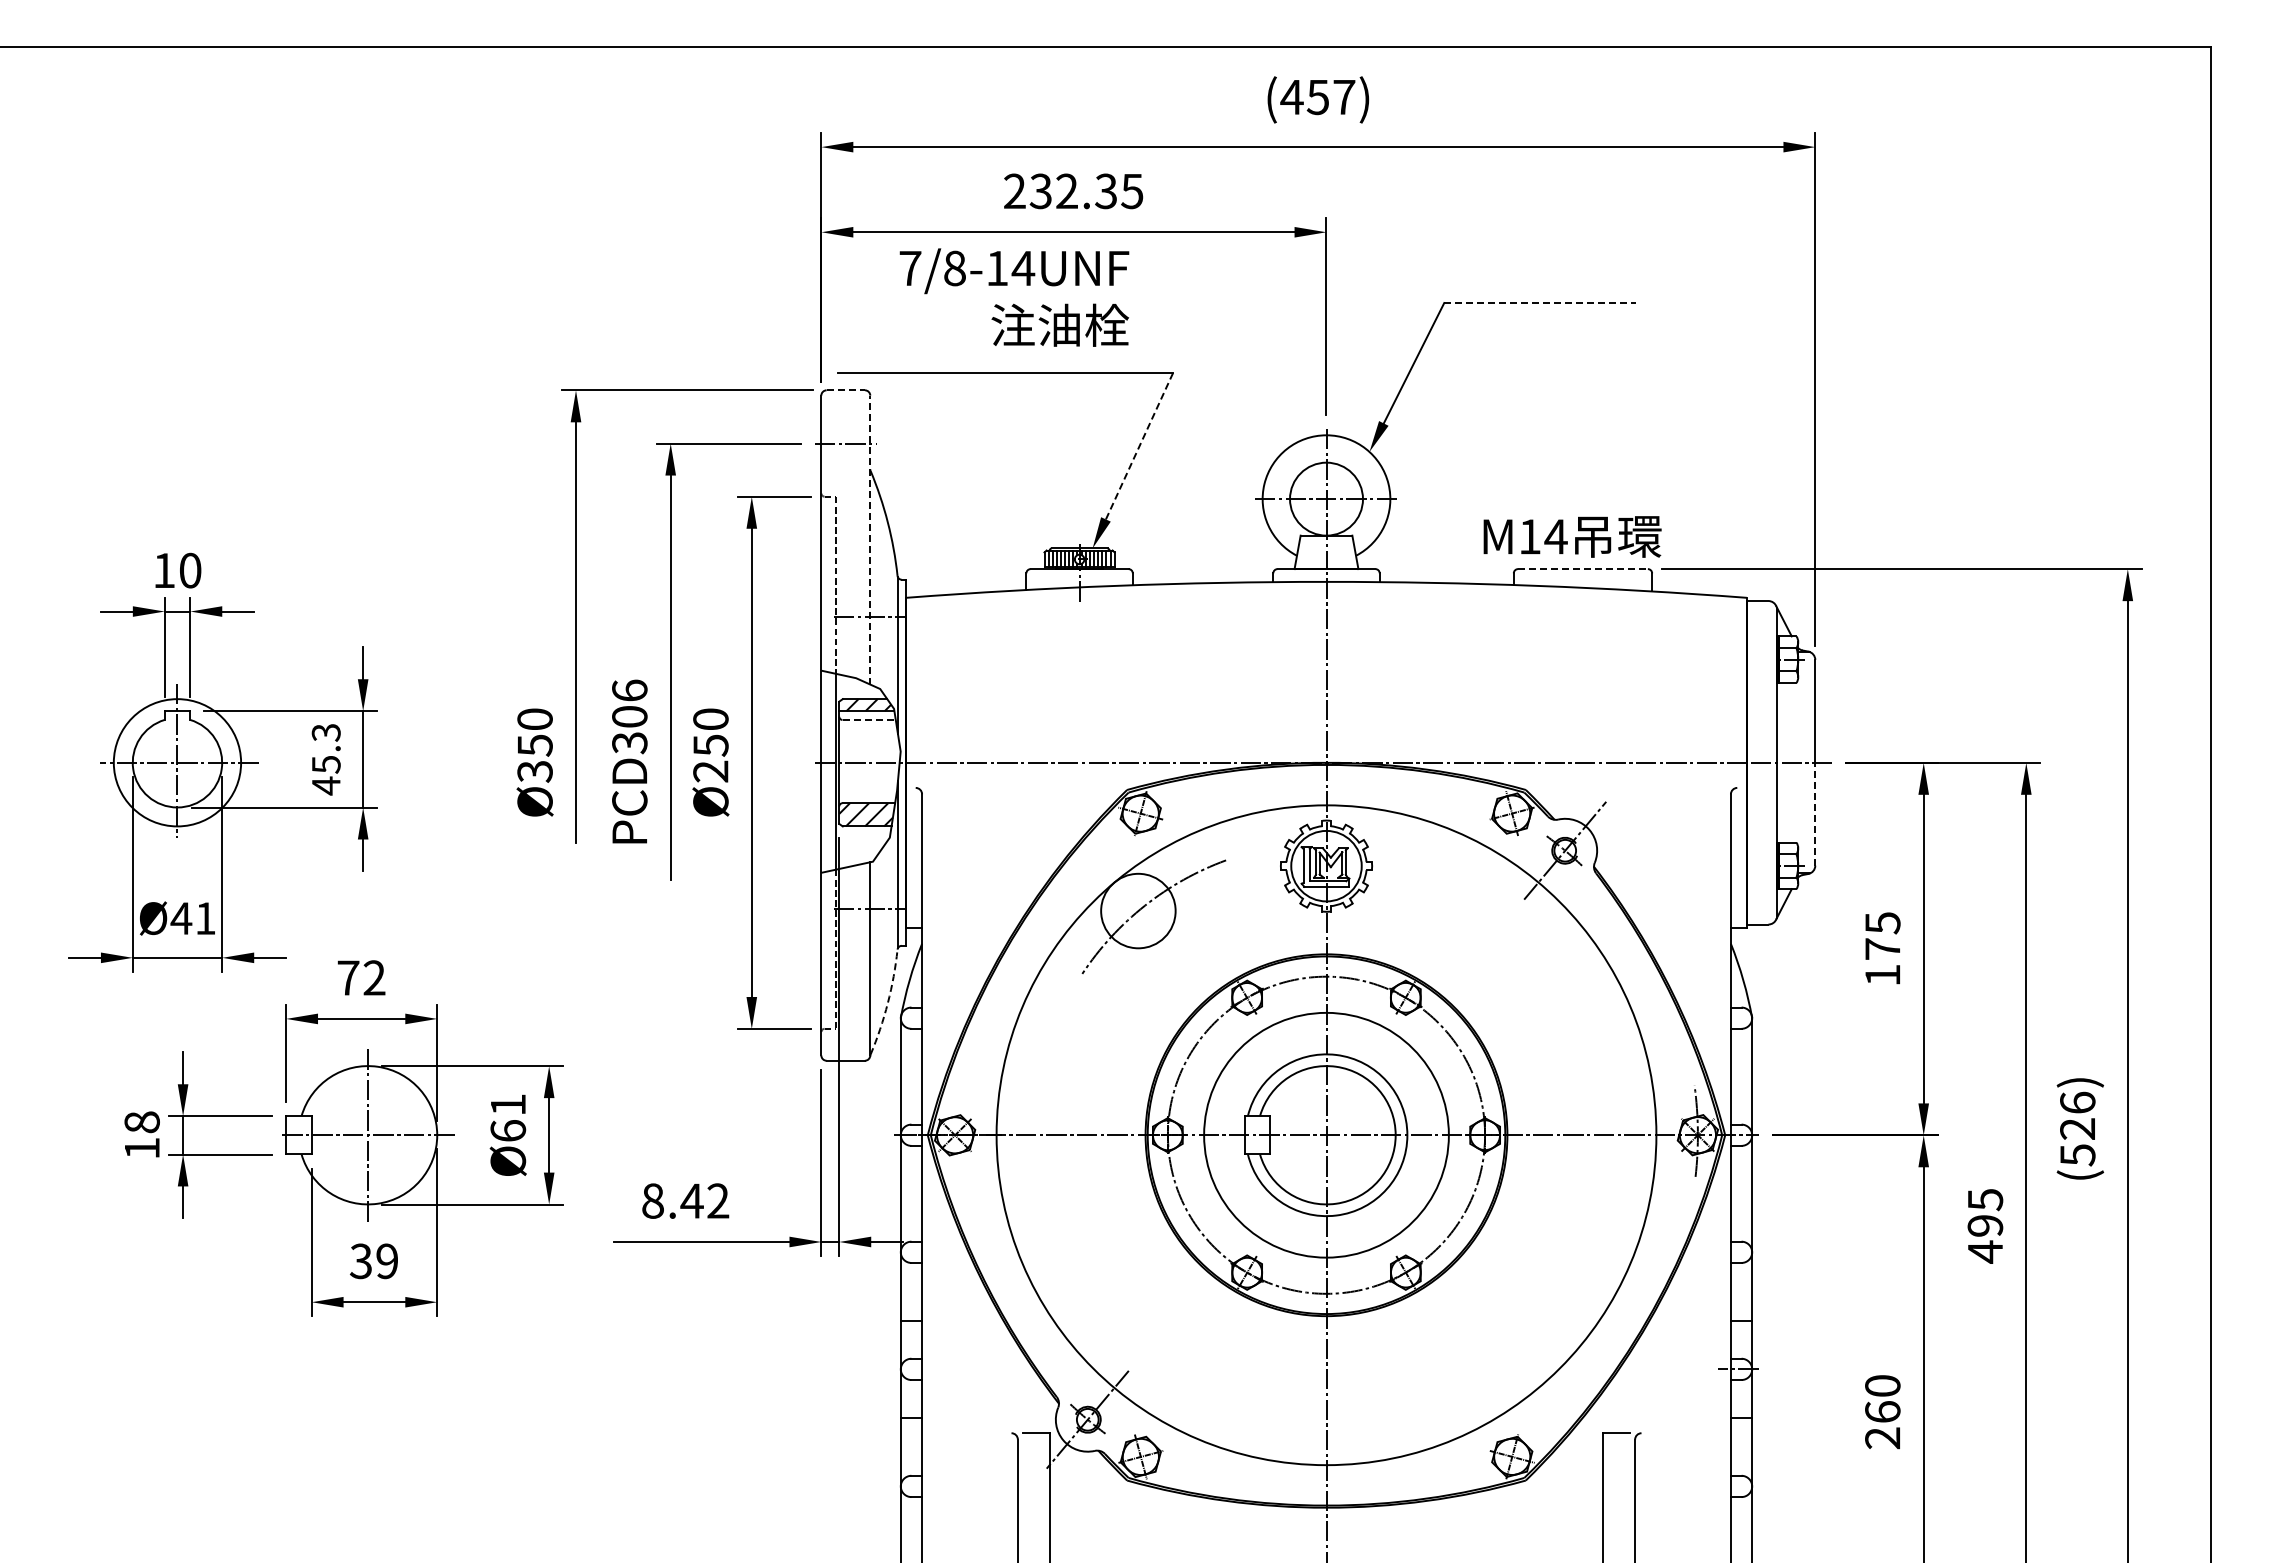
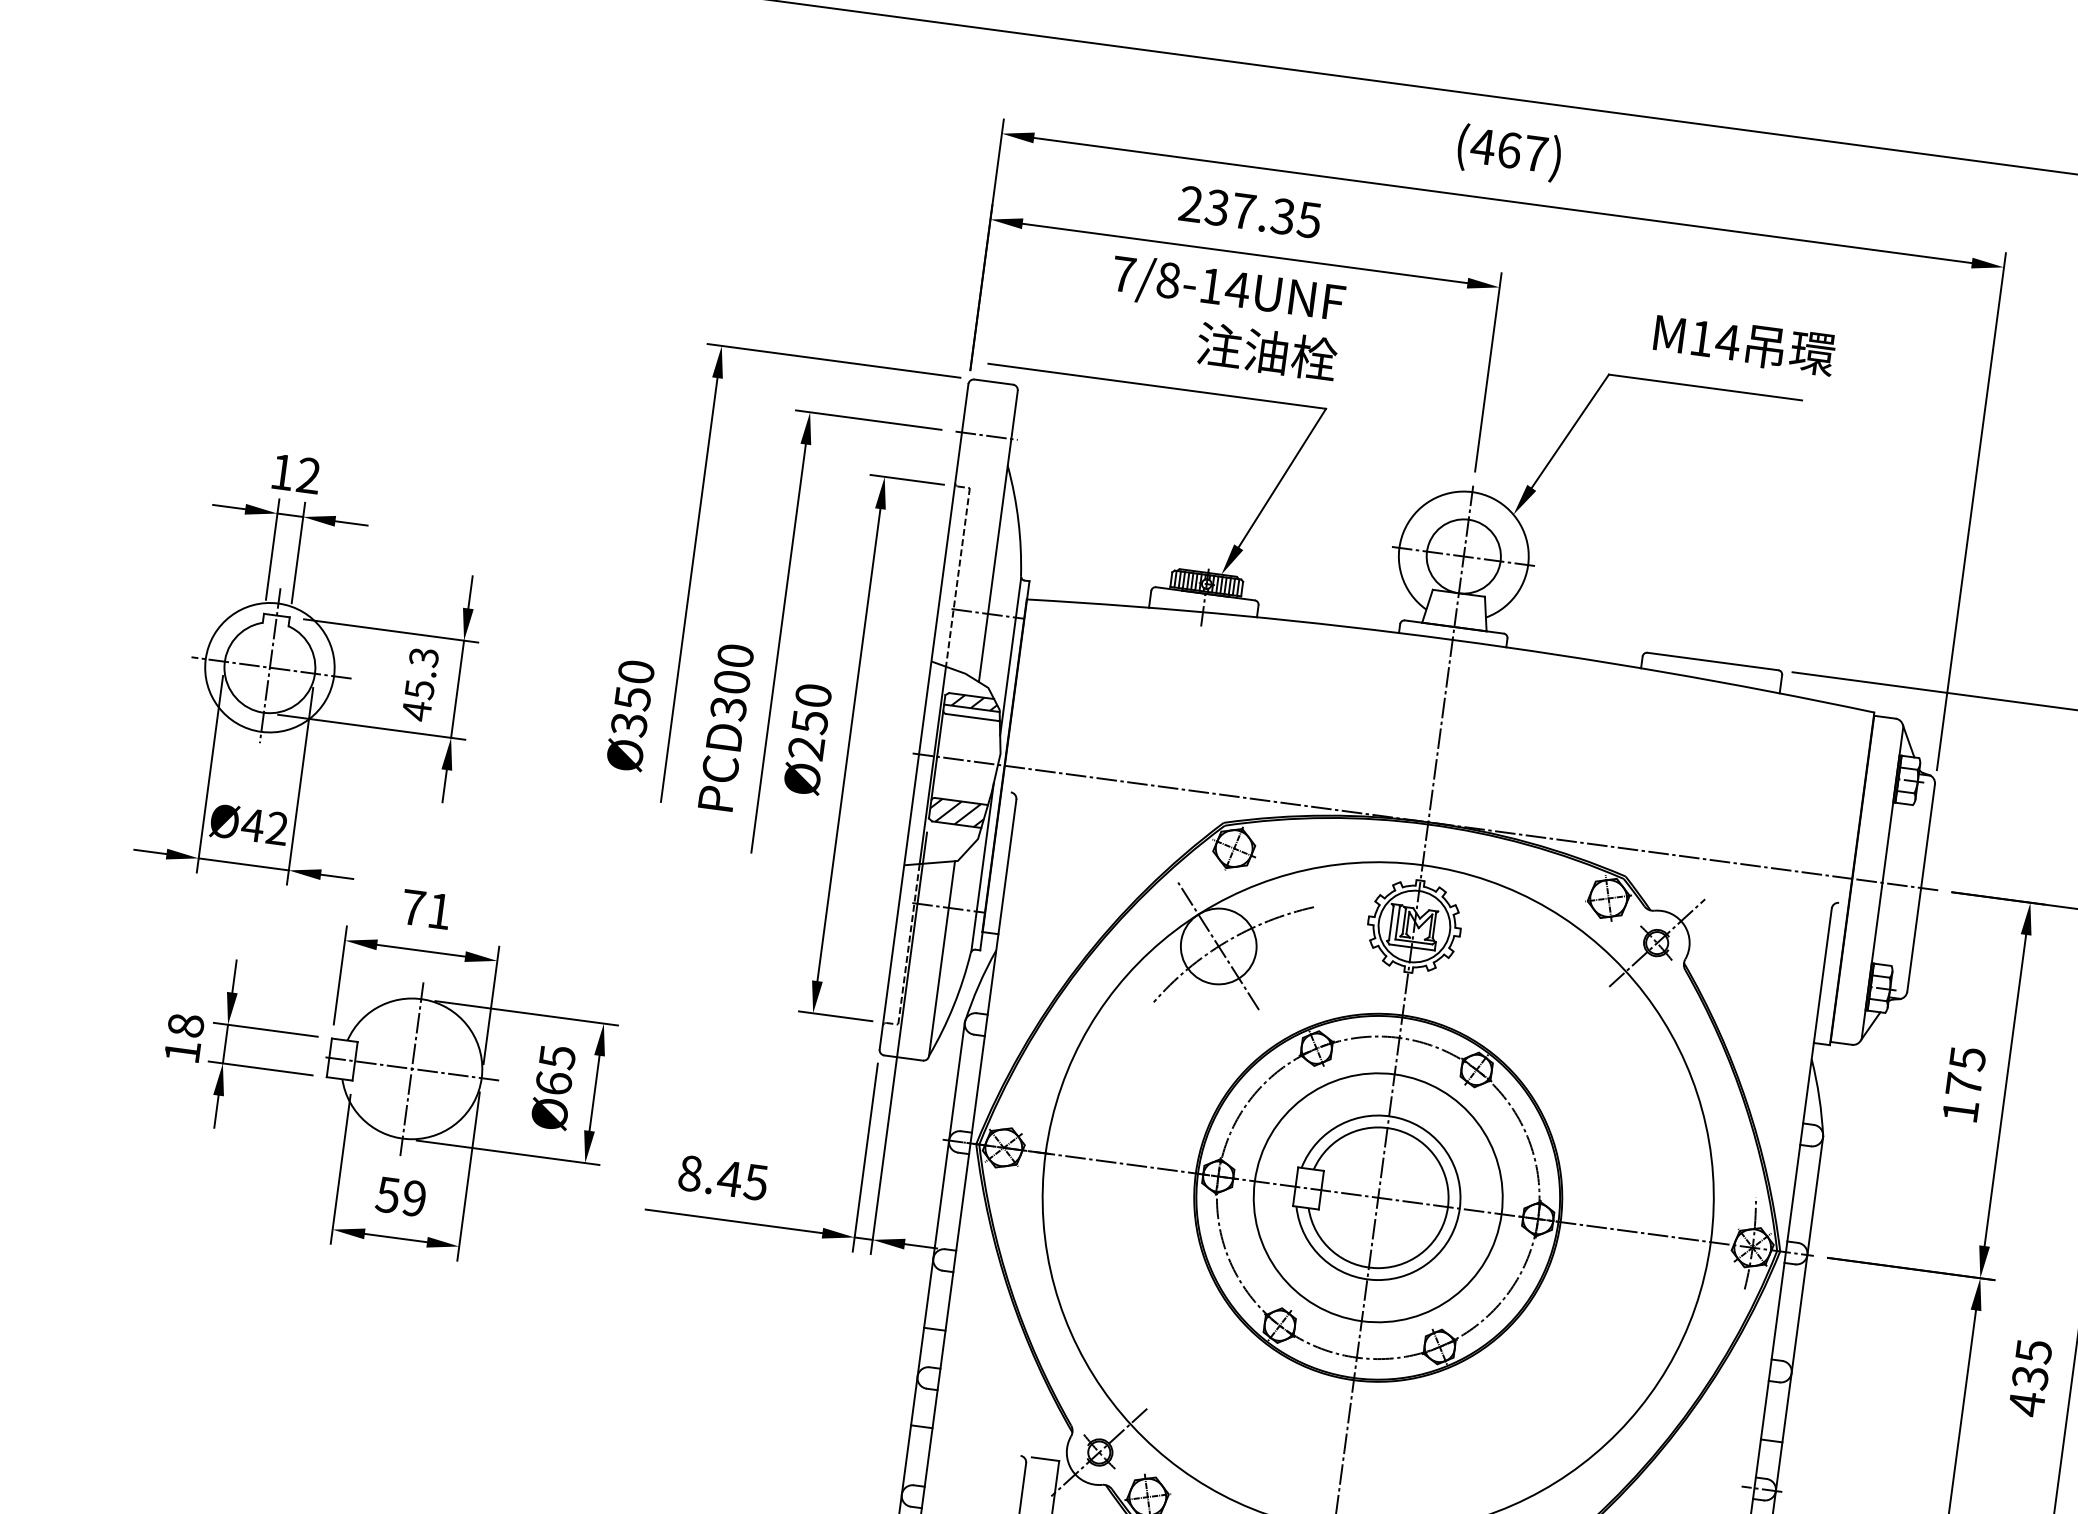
text: (1317, 97) -> (1508, 150), (457) -> (467)
text: (1067, 190) -> (1244, 210), 232.35 -> 237.35
text: (1014, 297) -> (1224, 317), moved
line: (1540, 303) -> (1705, 388), dashed -> solid
line: (846, 390) -> (994, 382), dashed -> solid
line: (1139, 445) -> (1282, 477), dashed -> solid
text: (1572, 536) -> (1744, 343), moved
line: (870, 539) -> (998, 535), dashed -> solid
line: (1582, 569) -> (1712, 661), dashed -> solid
text: (190, 570) -> (308, 475), 10 -> 12
text: (629, 690) -> (735, 655), PCD306 -> PCD300
line: (869, 719) -> (973, 717), dashed -> solid
line: (1815, 813) -> (1914, 939), dashed -> solid
line: (1137, 910) -> (1217, 945), added
text: (205, 918) -> (277, 828), Ø41 -> Ø42
text: (374, 977) -> (439, 910), 72 -> 71
arc: (887, 1003) -> (953, 1005), dashed -> solid
text: (508, 1105) -> (557, 1057), Ø61 -> Ø65
text: (717, 1200) -> (755, 1181), 8.42 -> 8.45
text: (1985, 1226) -> (2030, 1378), 495 -> 435
text: (360, 1260) -> (387, 1194), 39 -> 59

